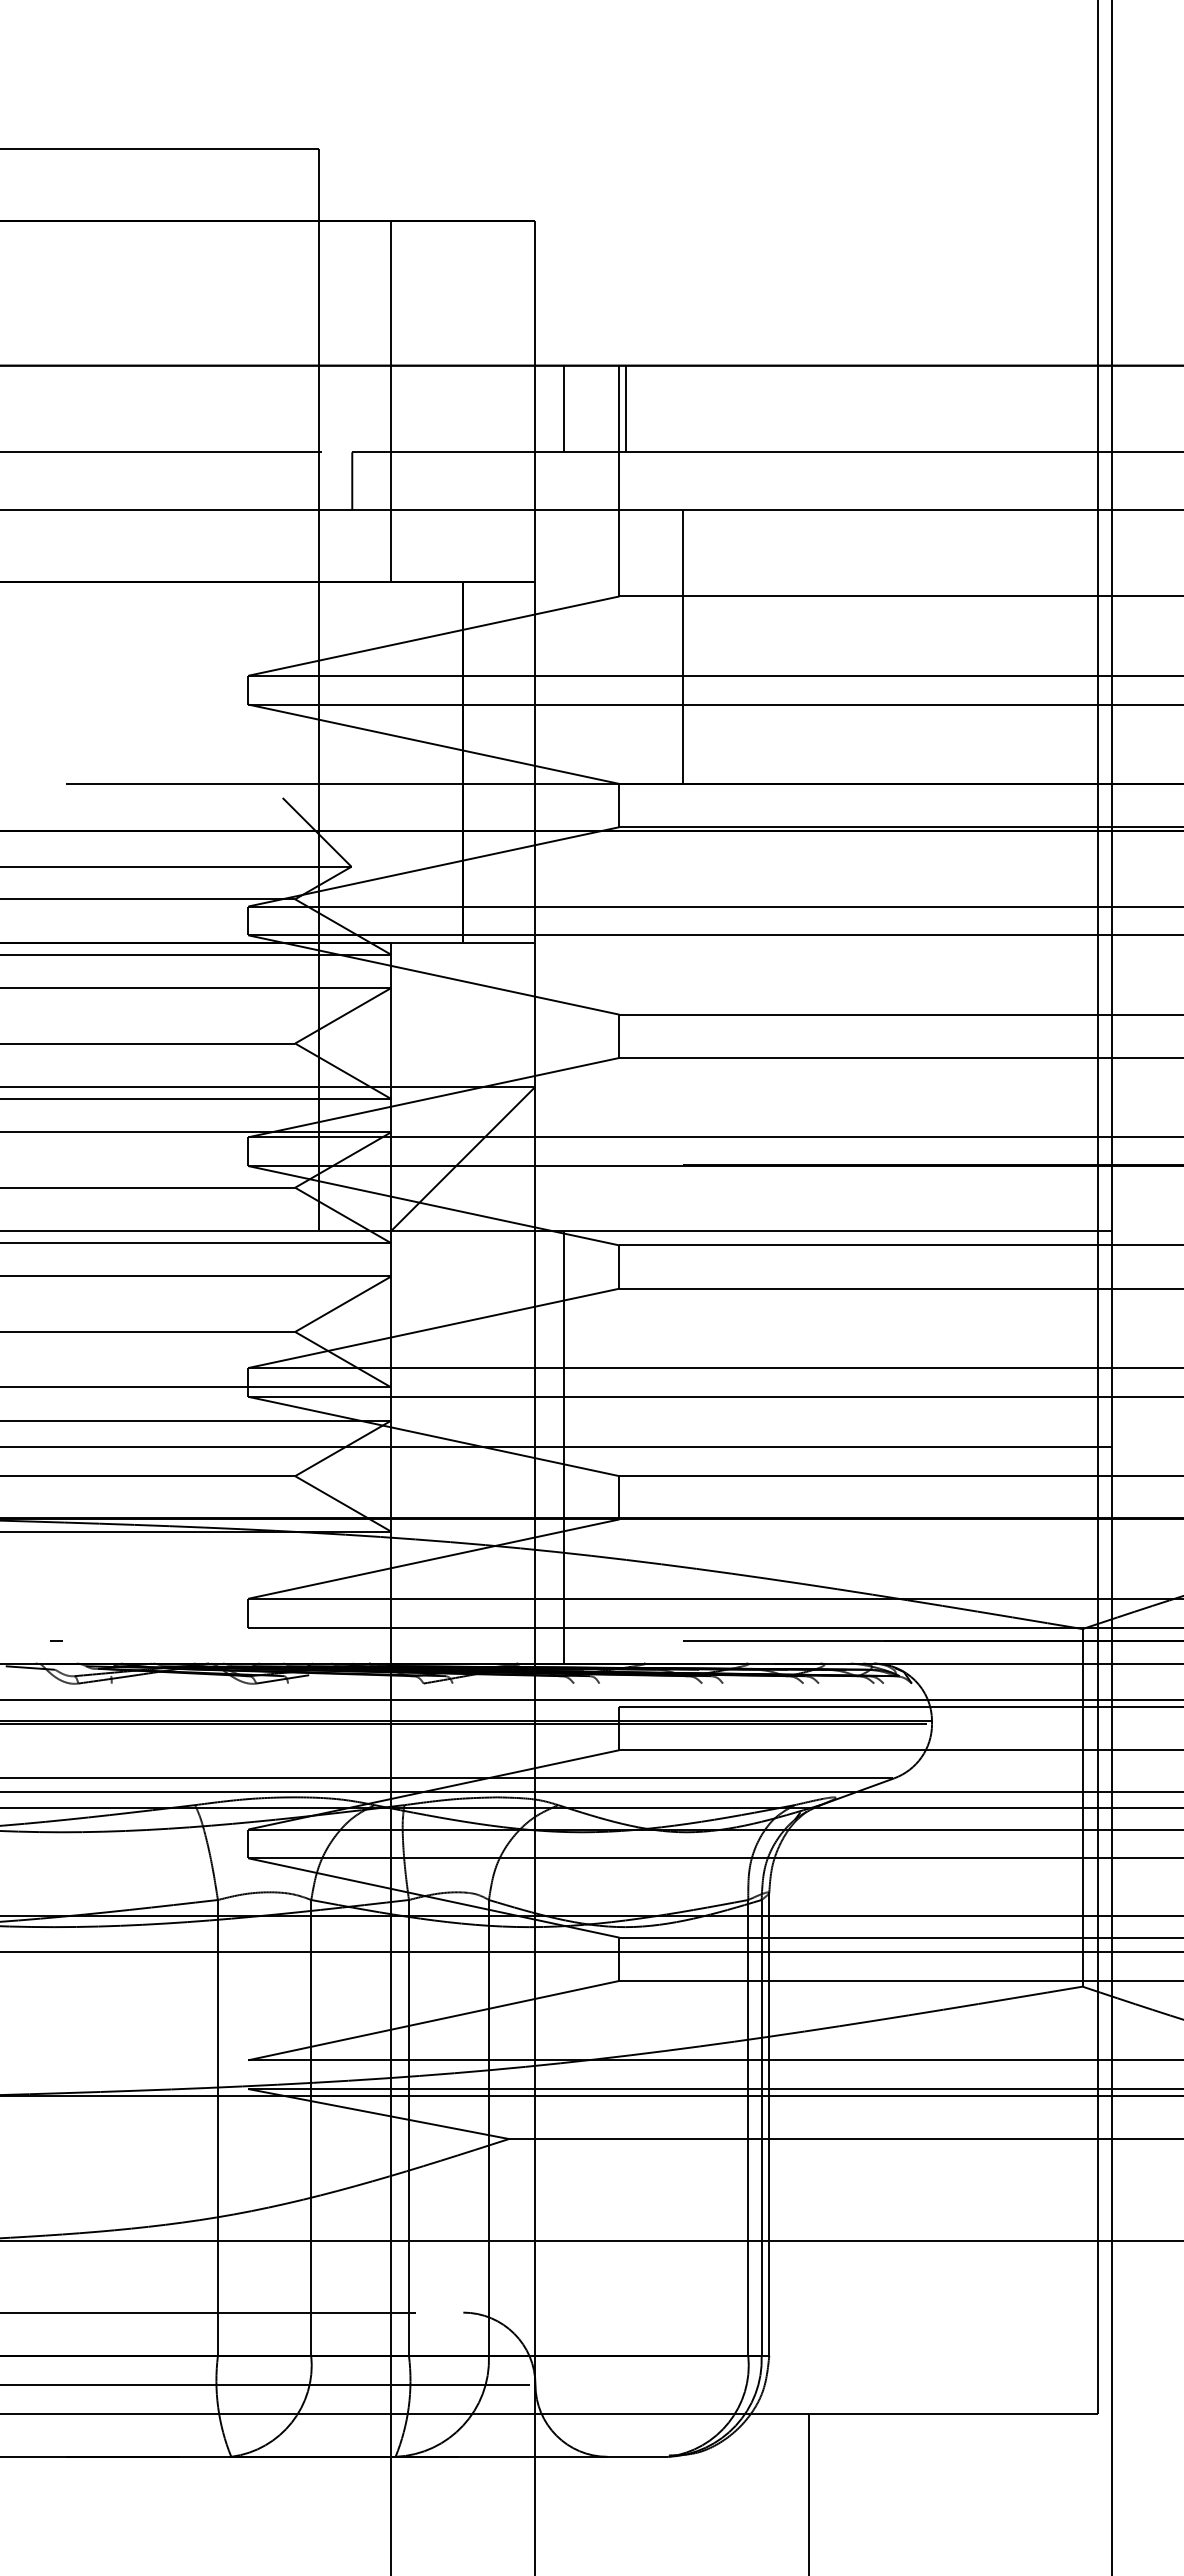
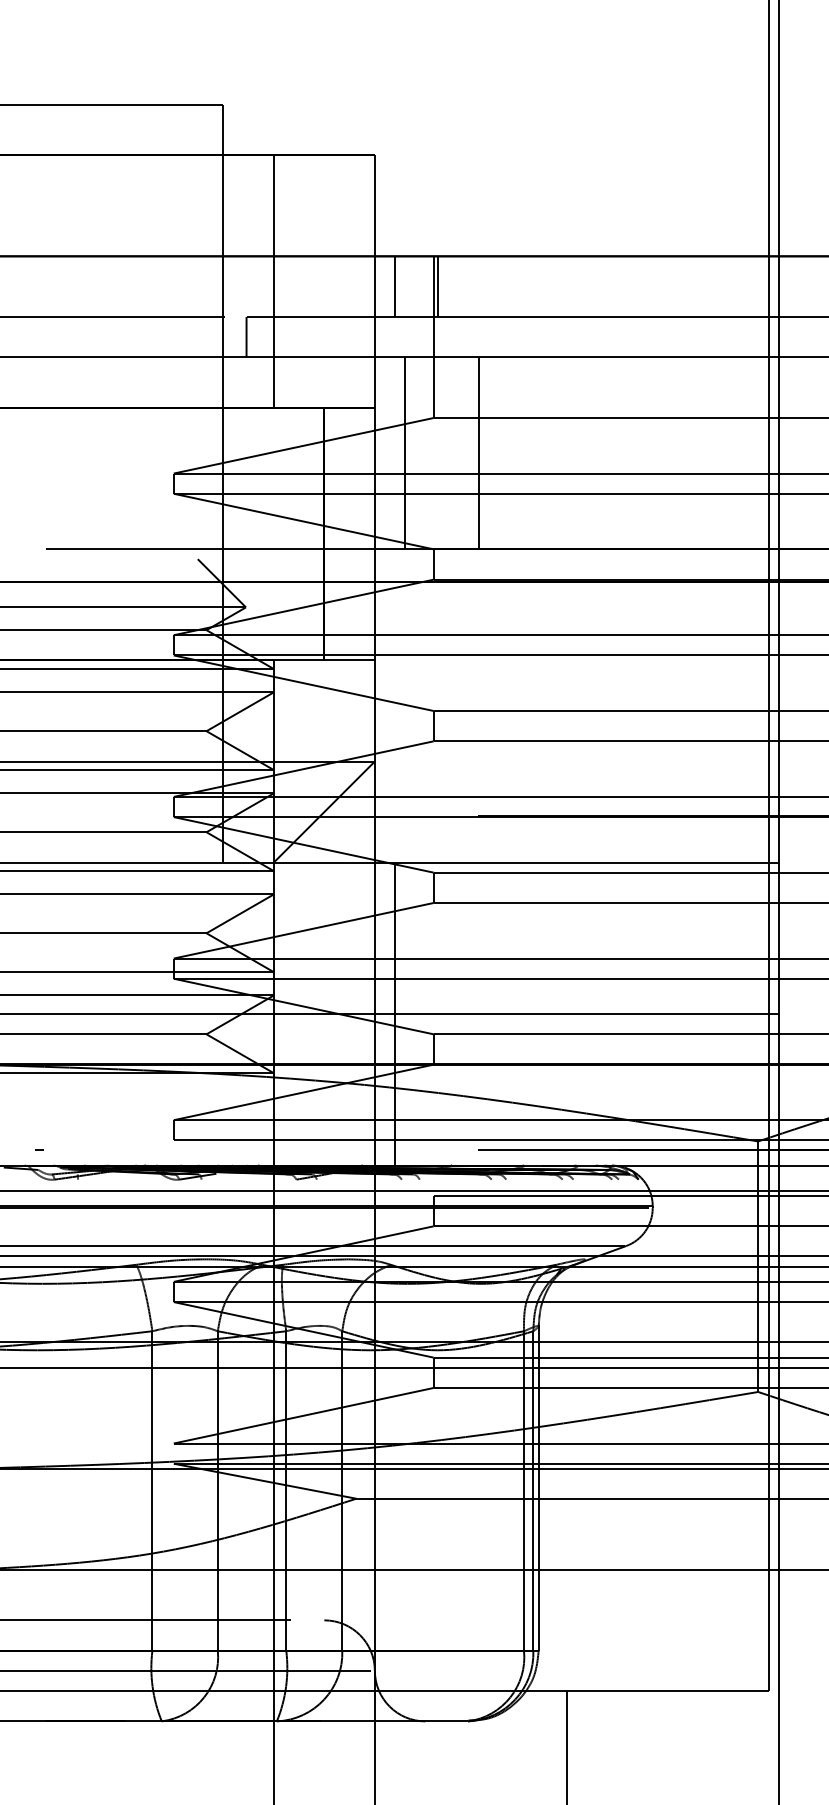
line: (578, 646) -> (405, 453), added

